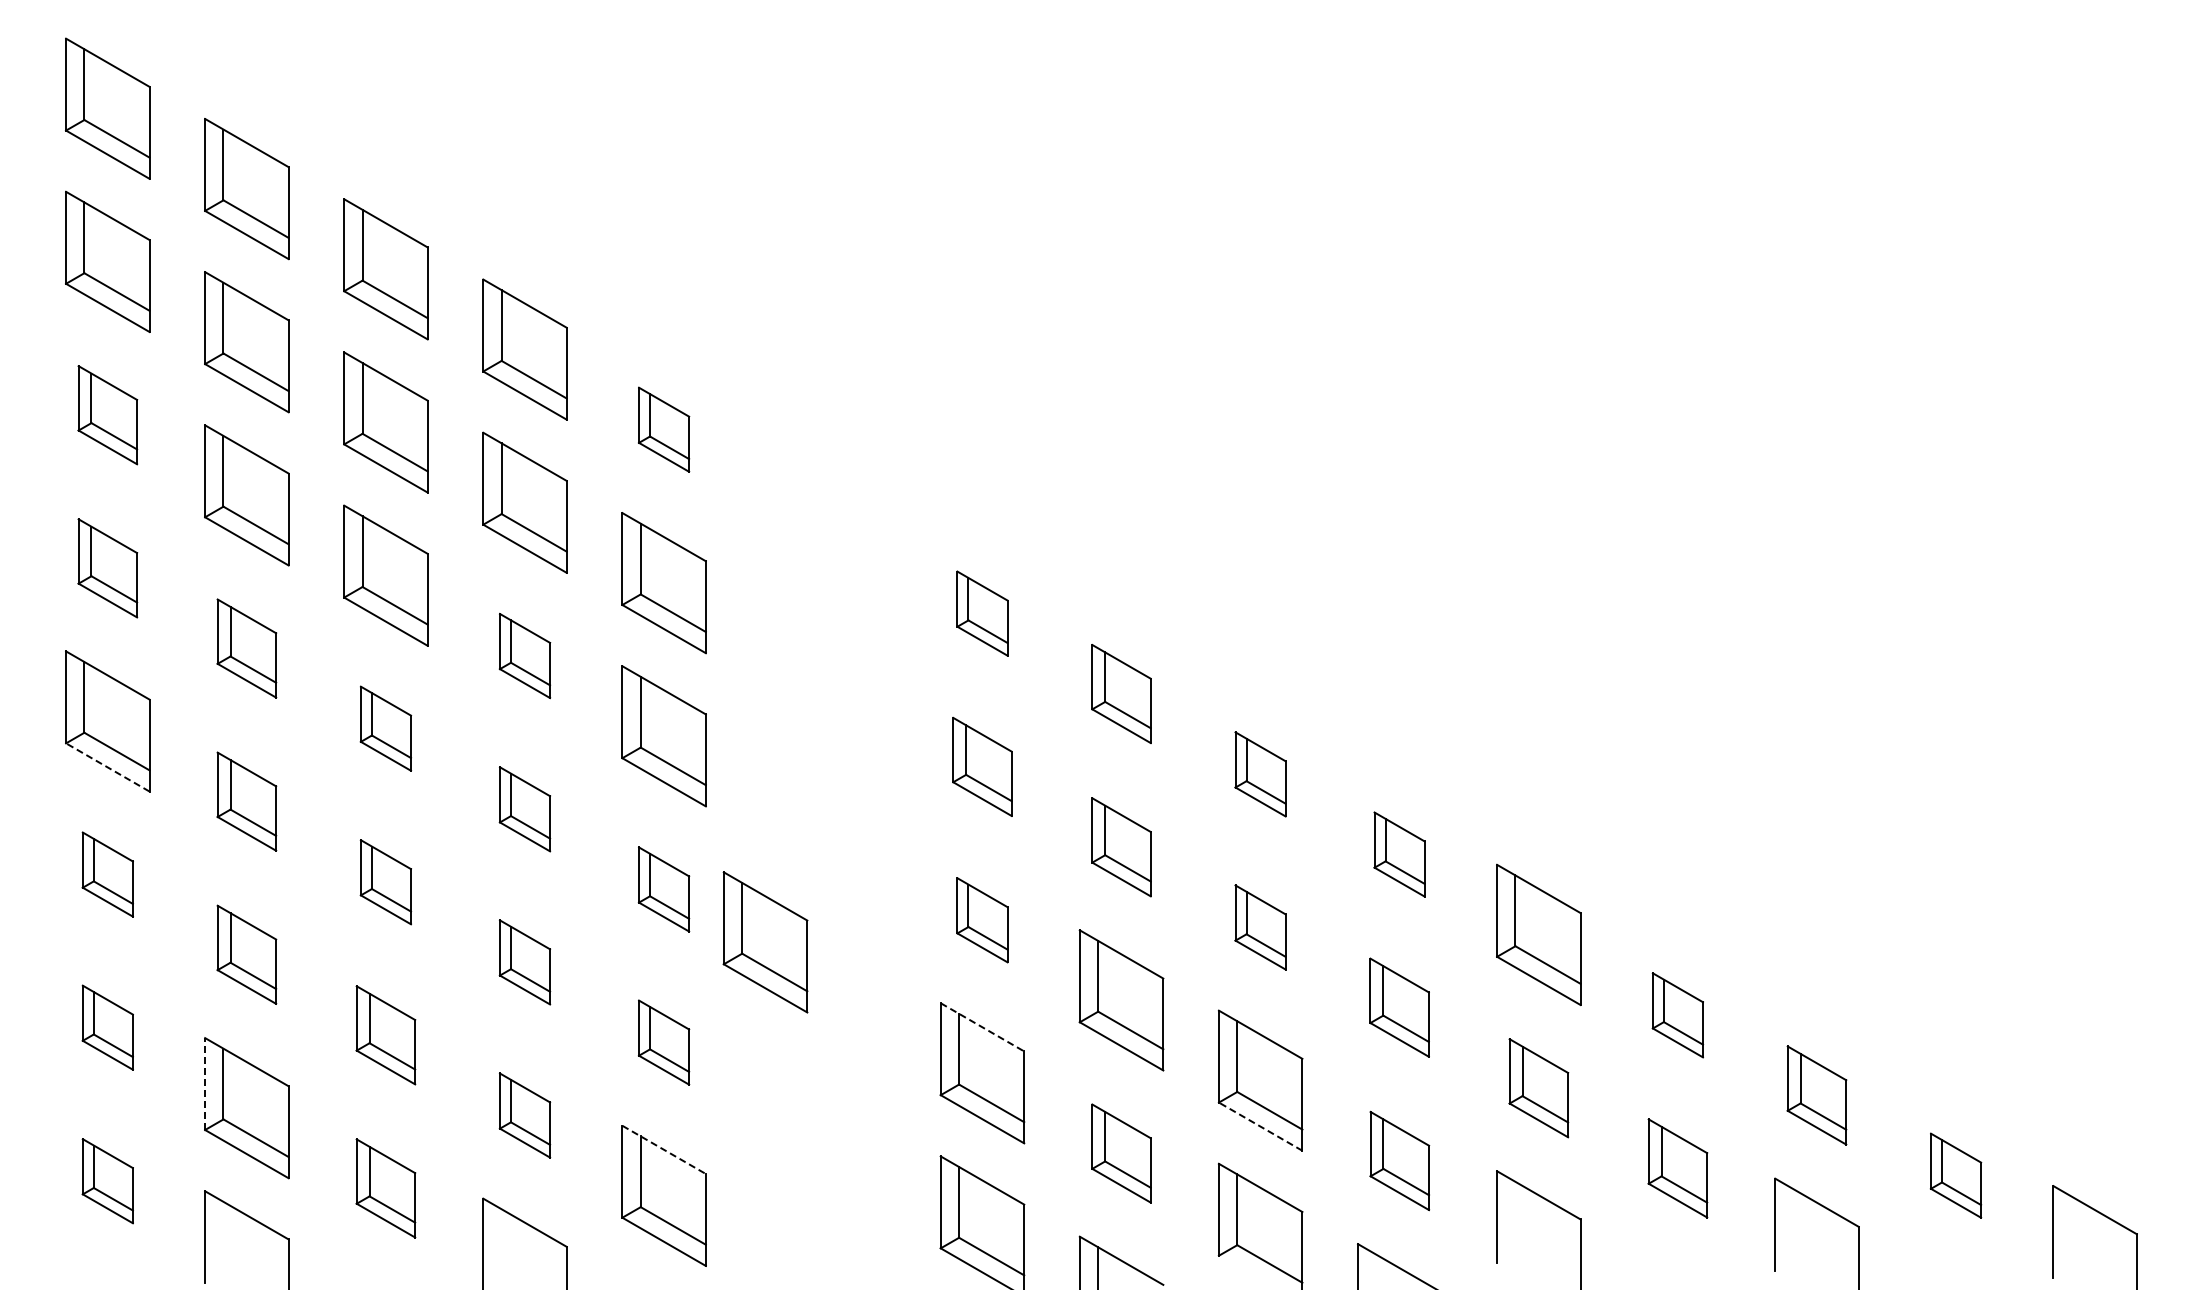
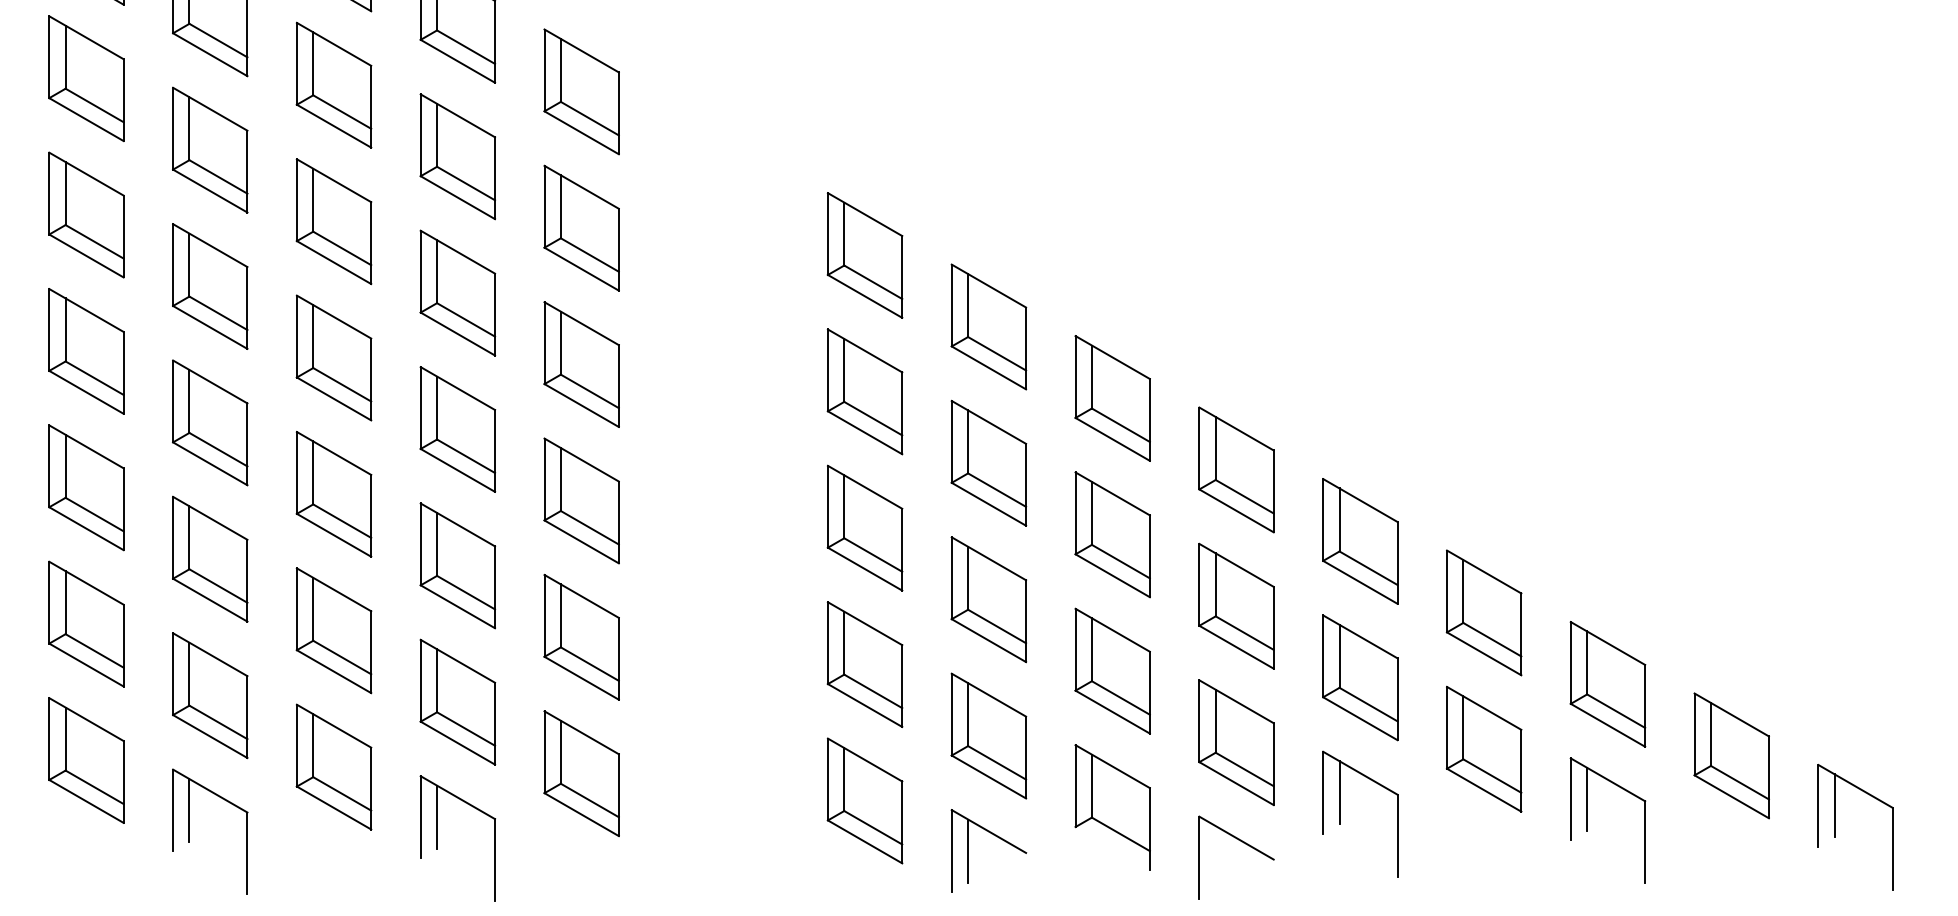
part: (107, 415) -> (86, 79), size x1.43
part: (663, 429) -> (581, 91), size x1.67
part: (107, 568) -> (86, 215), size x1.43
part: (982, 613) -> (865, 255), size x1.67
part: (246, 648) -> (209, 286), size x1.43
part: (524, 655) -> (457, 292), size x1.67
part: (1121, 693) -> (988, 326), size x1.43
part: (385, 728) -> (333, 357), size x1.67
part: (982, 766) -> (865, 391), size x1.43
line: (107, 767) -> (86, 392), dashed -> solid
part: (1260, 774) -> (1112, 398), size x1.67
part: (246, 801) -> (209, 422), size x1.43
part: (524, 809) -> (457, 429), size x1.67
part: (1121, 847) -> (988, 463), size x1.43
part: (1399, 854) -> (1236, 469), size x1.67
part: (107, 874) -> (86, 487), size x1.67
part: (385, 882) -> (333, 494), size x1.67
part: (663, 889) -> (581, 500), size x1.67
part: (982, 920) -> (865, 528), size x1.67
part: (1260, 927) -> (1112, 534), size x1.67
part: (765, 942) -> (671, 548), removed
part: (246, 954) -> (209, 558), size x1.43
part: (524, 962) -> (457, 565), size x1.67
part: (1399, 1007) -> (1236, 606), size x1.43
part: (1677, 1015) -> (1483, 613), size x1.67
part: (107, 1027) -> (86, 623), size x1.67
line: (982, 1027) -> (865, 623), dashed -> solid
part: (385, 1035) -> (333, 630), size x1.43
part: (663, 1042) -> (581, 637), size x1.67
line: (205, 1084) -> (173, 674), dashed -> solid
part: (1538, 1088) -> (1360, 678), size x1.43
part: (1816, 1095) -> (1607, 684), size x1.43
part: (524, 1115) -> (457, 702), size x1.67
line: (1260, 1126) -> (1112, 711), dashed -> solid
line: (664, 1150) -> (582, 733), dashed -> solid
part: (1121, 1153) -> (988, 736), size x1.43
part: (1399, 1160) -> (1236, 742), size x1.43
part: (1677, 1168) -> (1483, 749), size x1.43
part: (1955, 1175) -> (1731, 755), size x1.67
part: (107, 1181) -> (86, 760), size x1.67
part: (385, 1188) -> (333, 767), size x1.43
line: (1515, 1216) -> (1339, 792), added
line: (1793, 1224) -> (1587, 799), added
line: (2071, 1231) -> (1834, 805), added
line: (223, 1236) -> (189, 809), added
line: (501, 1244) -> (436, 817), added

